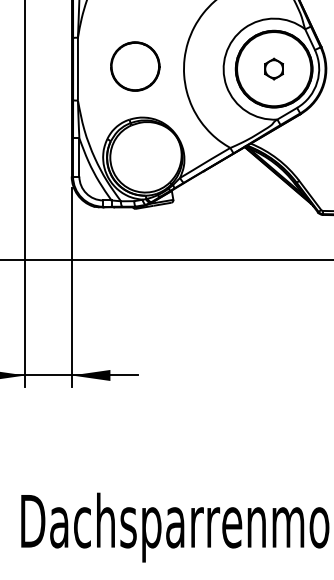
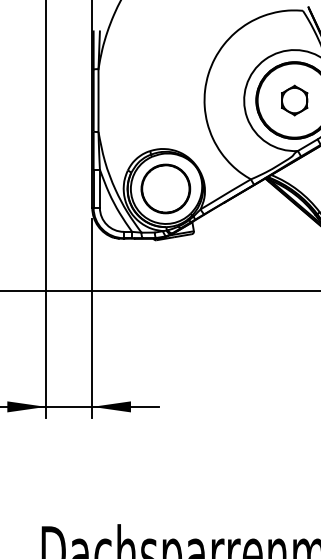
part: (135, 66) -> (166, 188), moved
part: (273, 68) -> (294, 99), size x1.43

